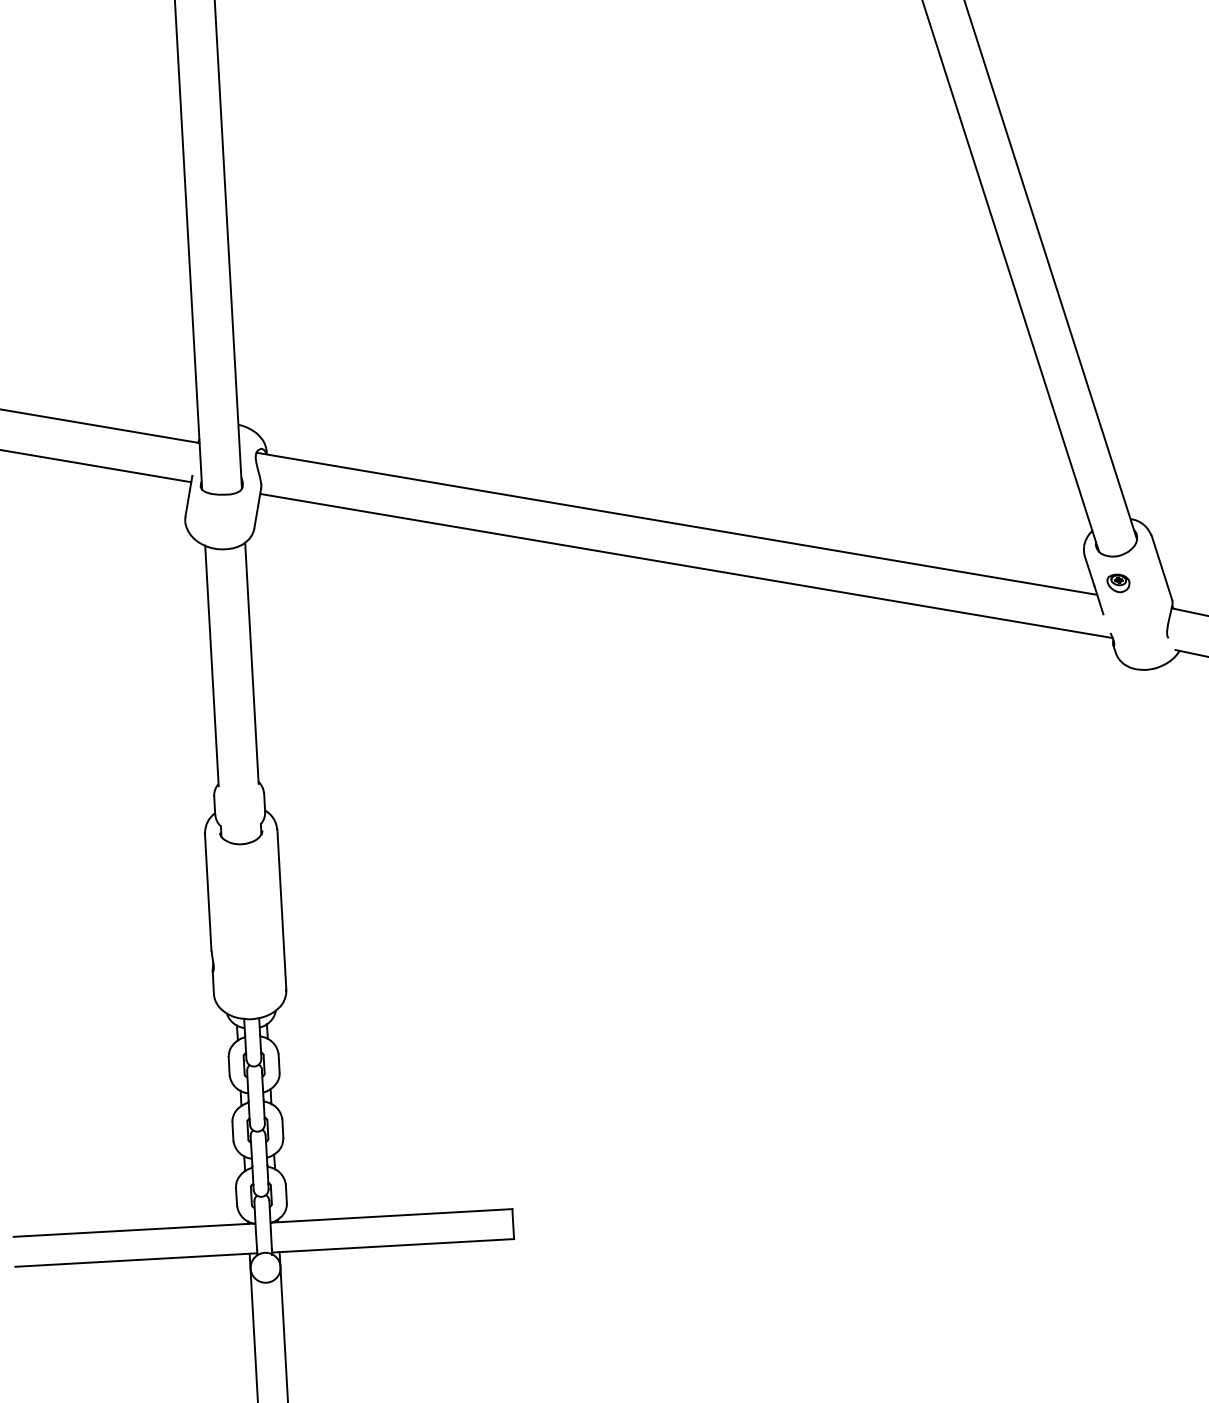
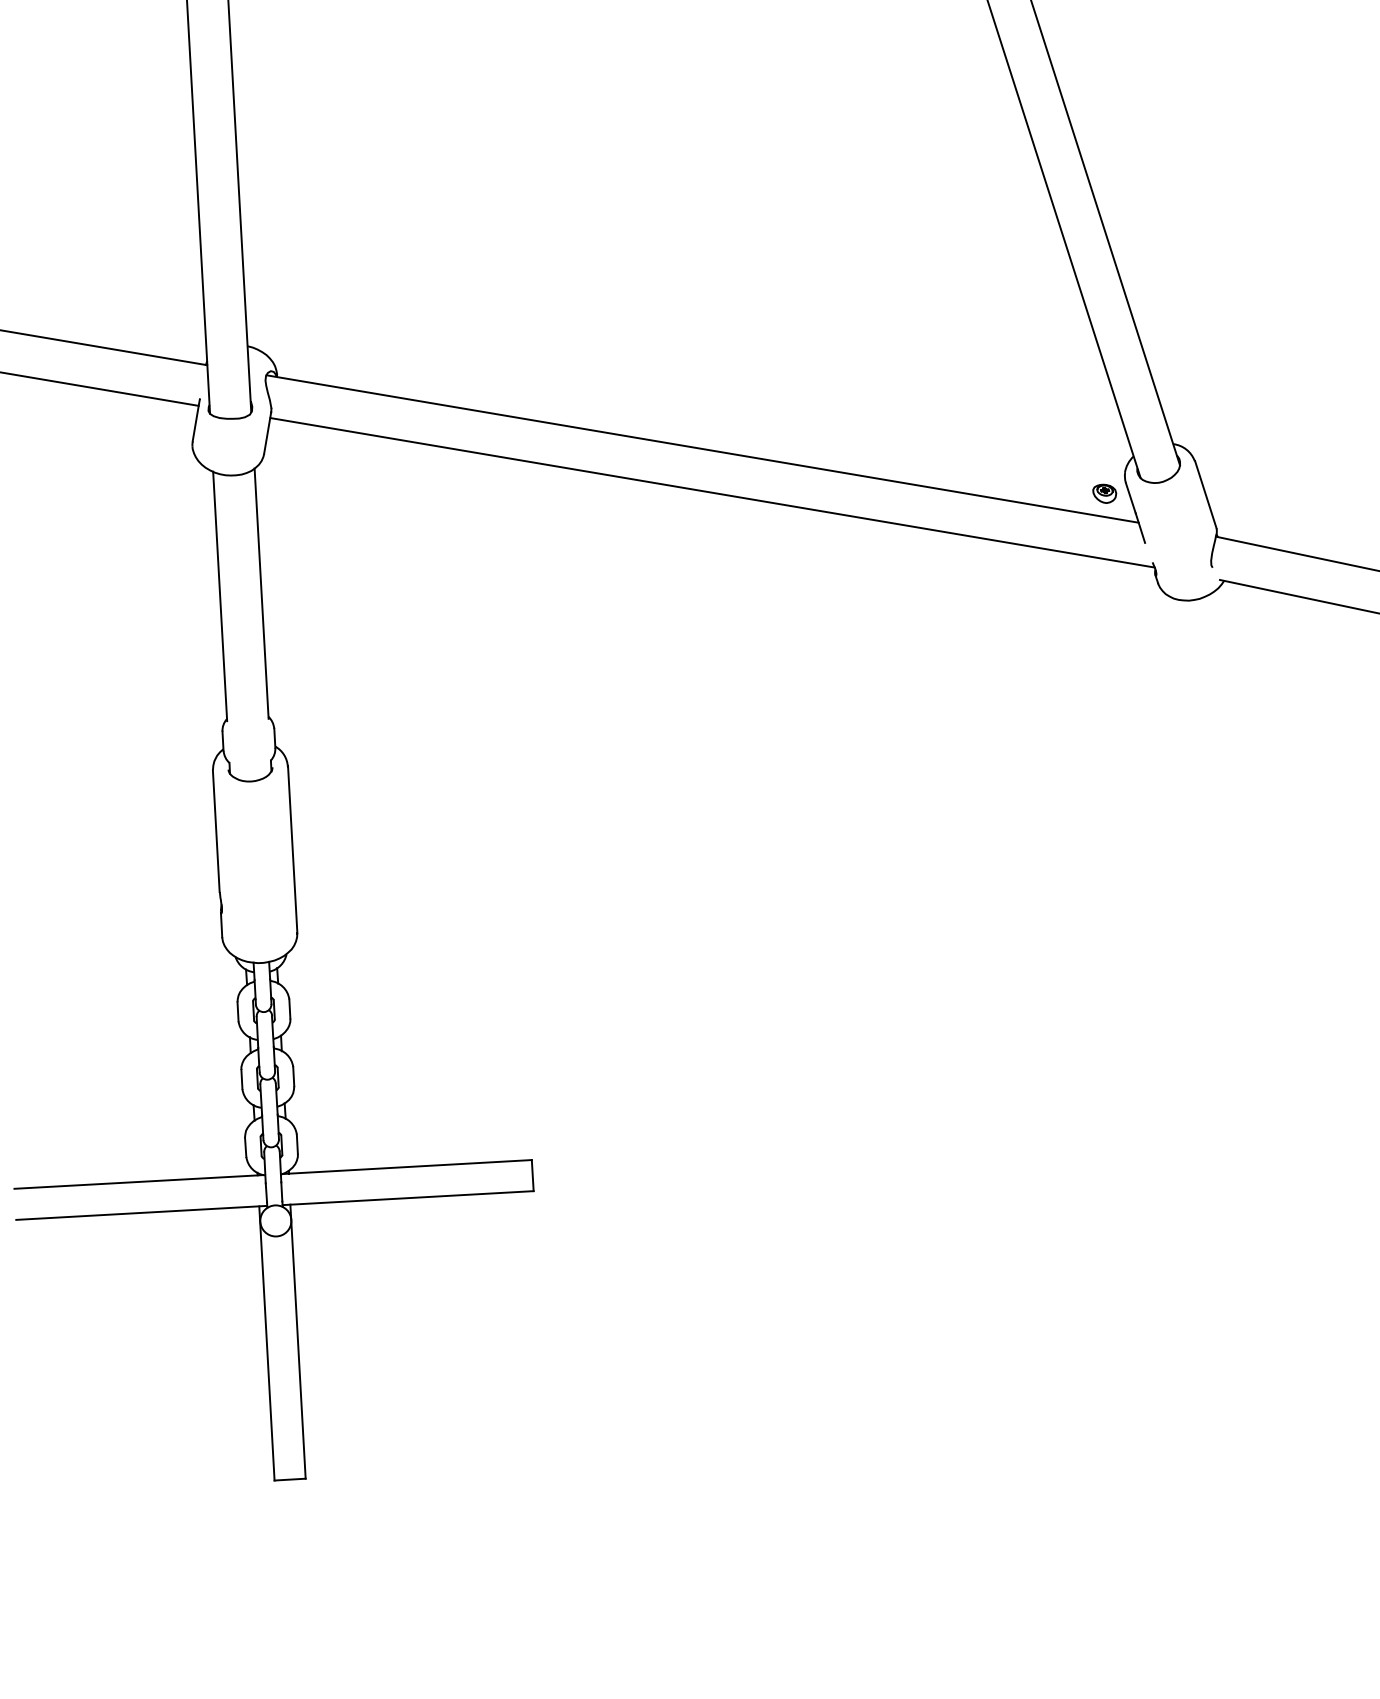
part: (1118, 583) -> (1104, 493), moved

